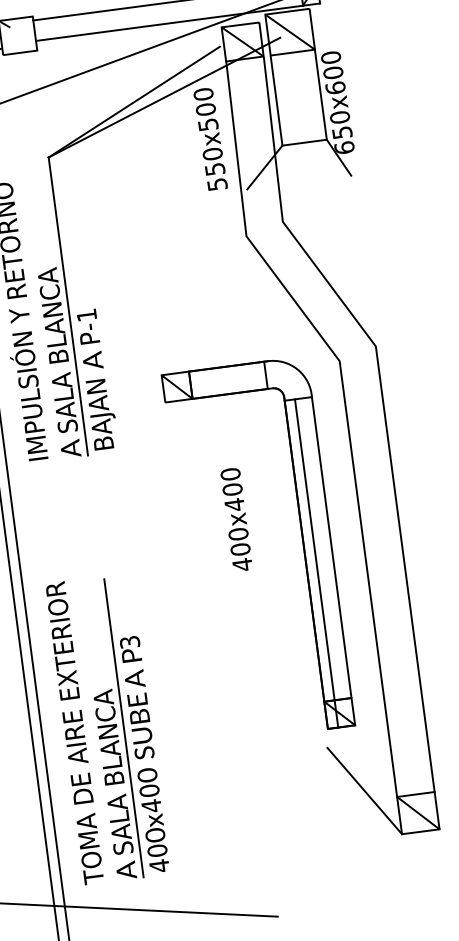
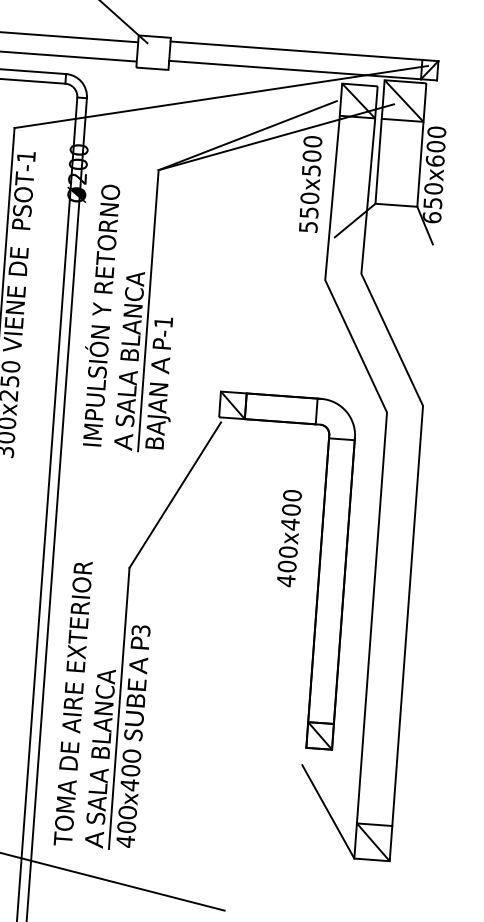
line: (136, 492) -> (175, 494), added
text: (236, 519) -> (289, 538), moved
line: (316, 563) -> (343, 594), moved

